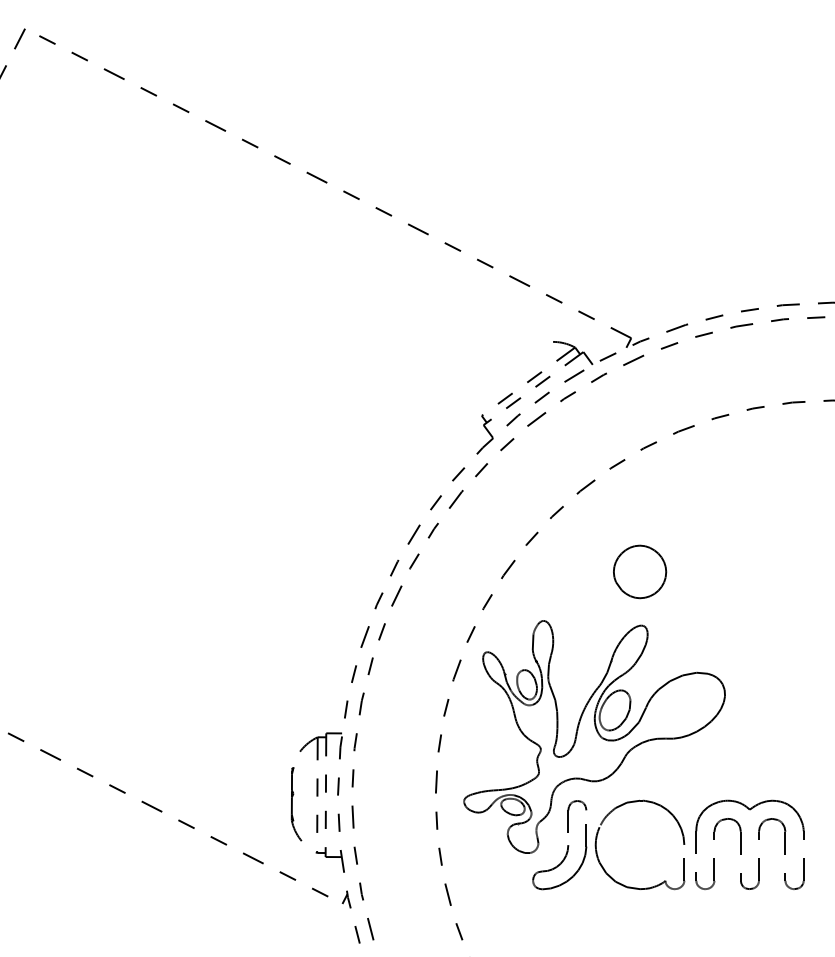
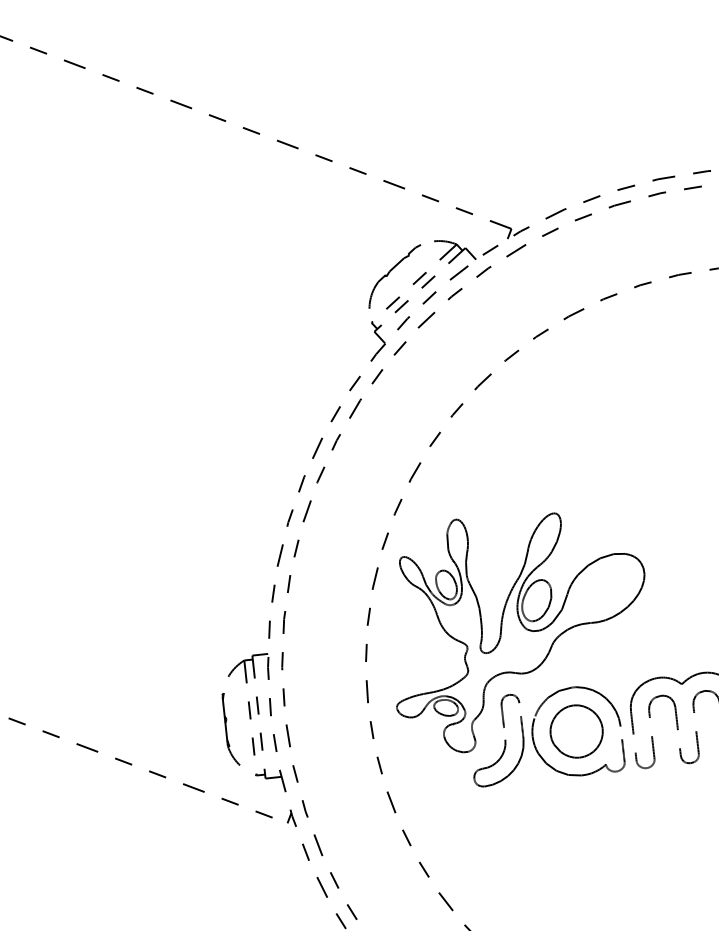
part: (509, 372) -> (394, 276), added
part: (640, 571) -> (577, 731), moved

